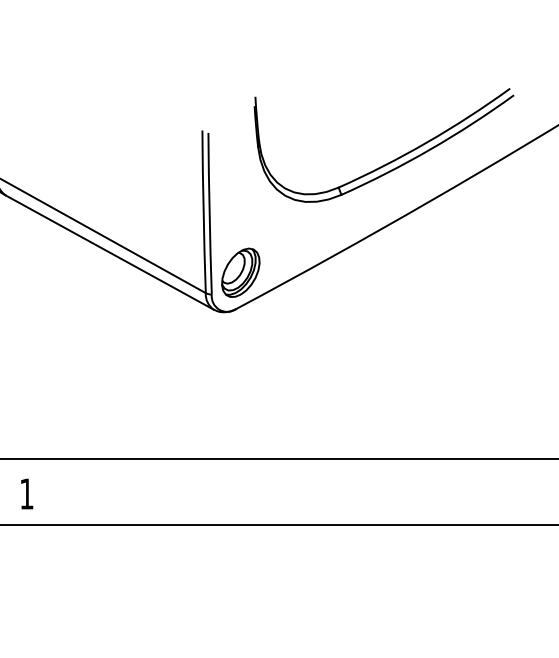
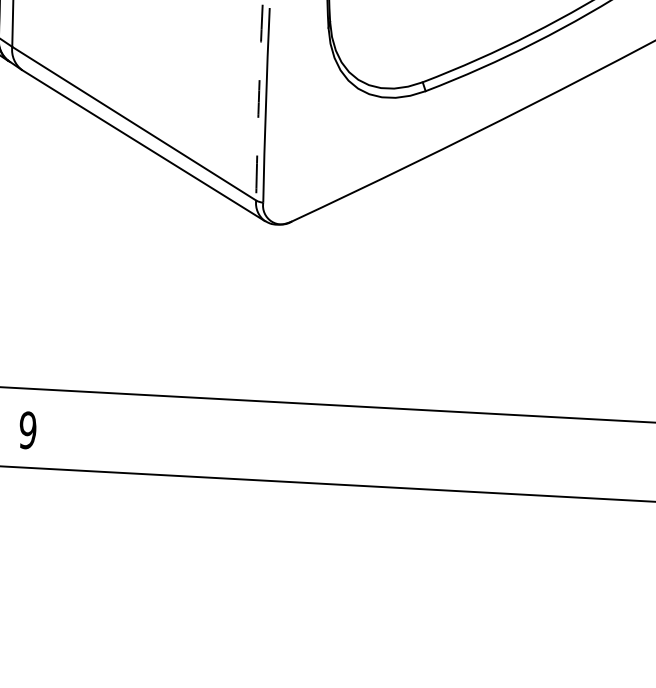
arc: (203, 211) -> (258, 102), solid -> dashed
part: (240, 272) -> (299, 177), removed
text: (26, 493) -> (27, 429), 1 -> 9

